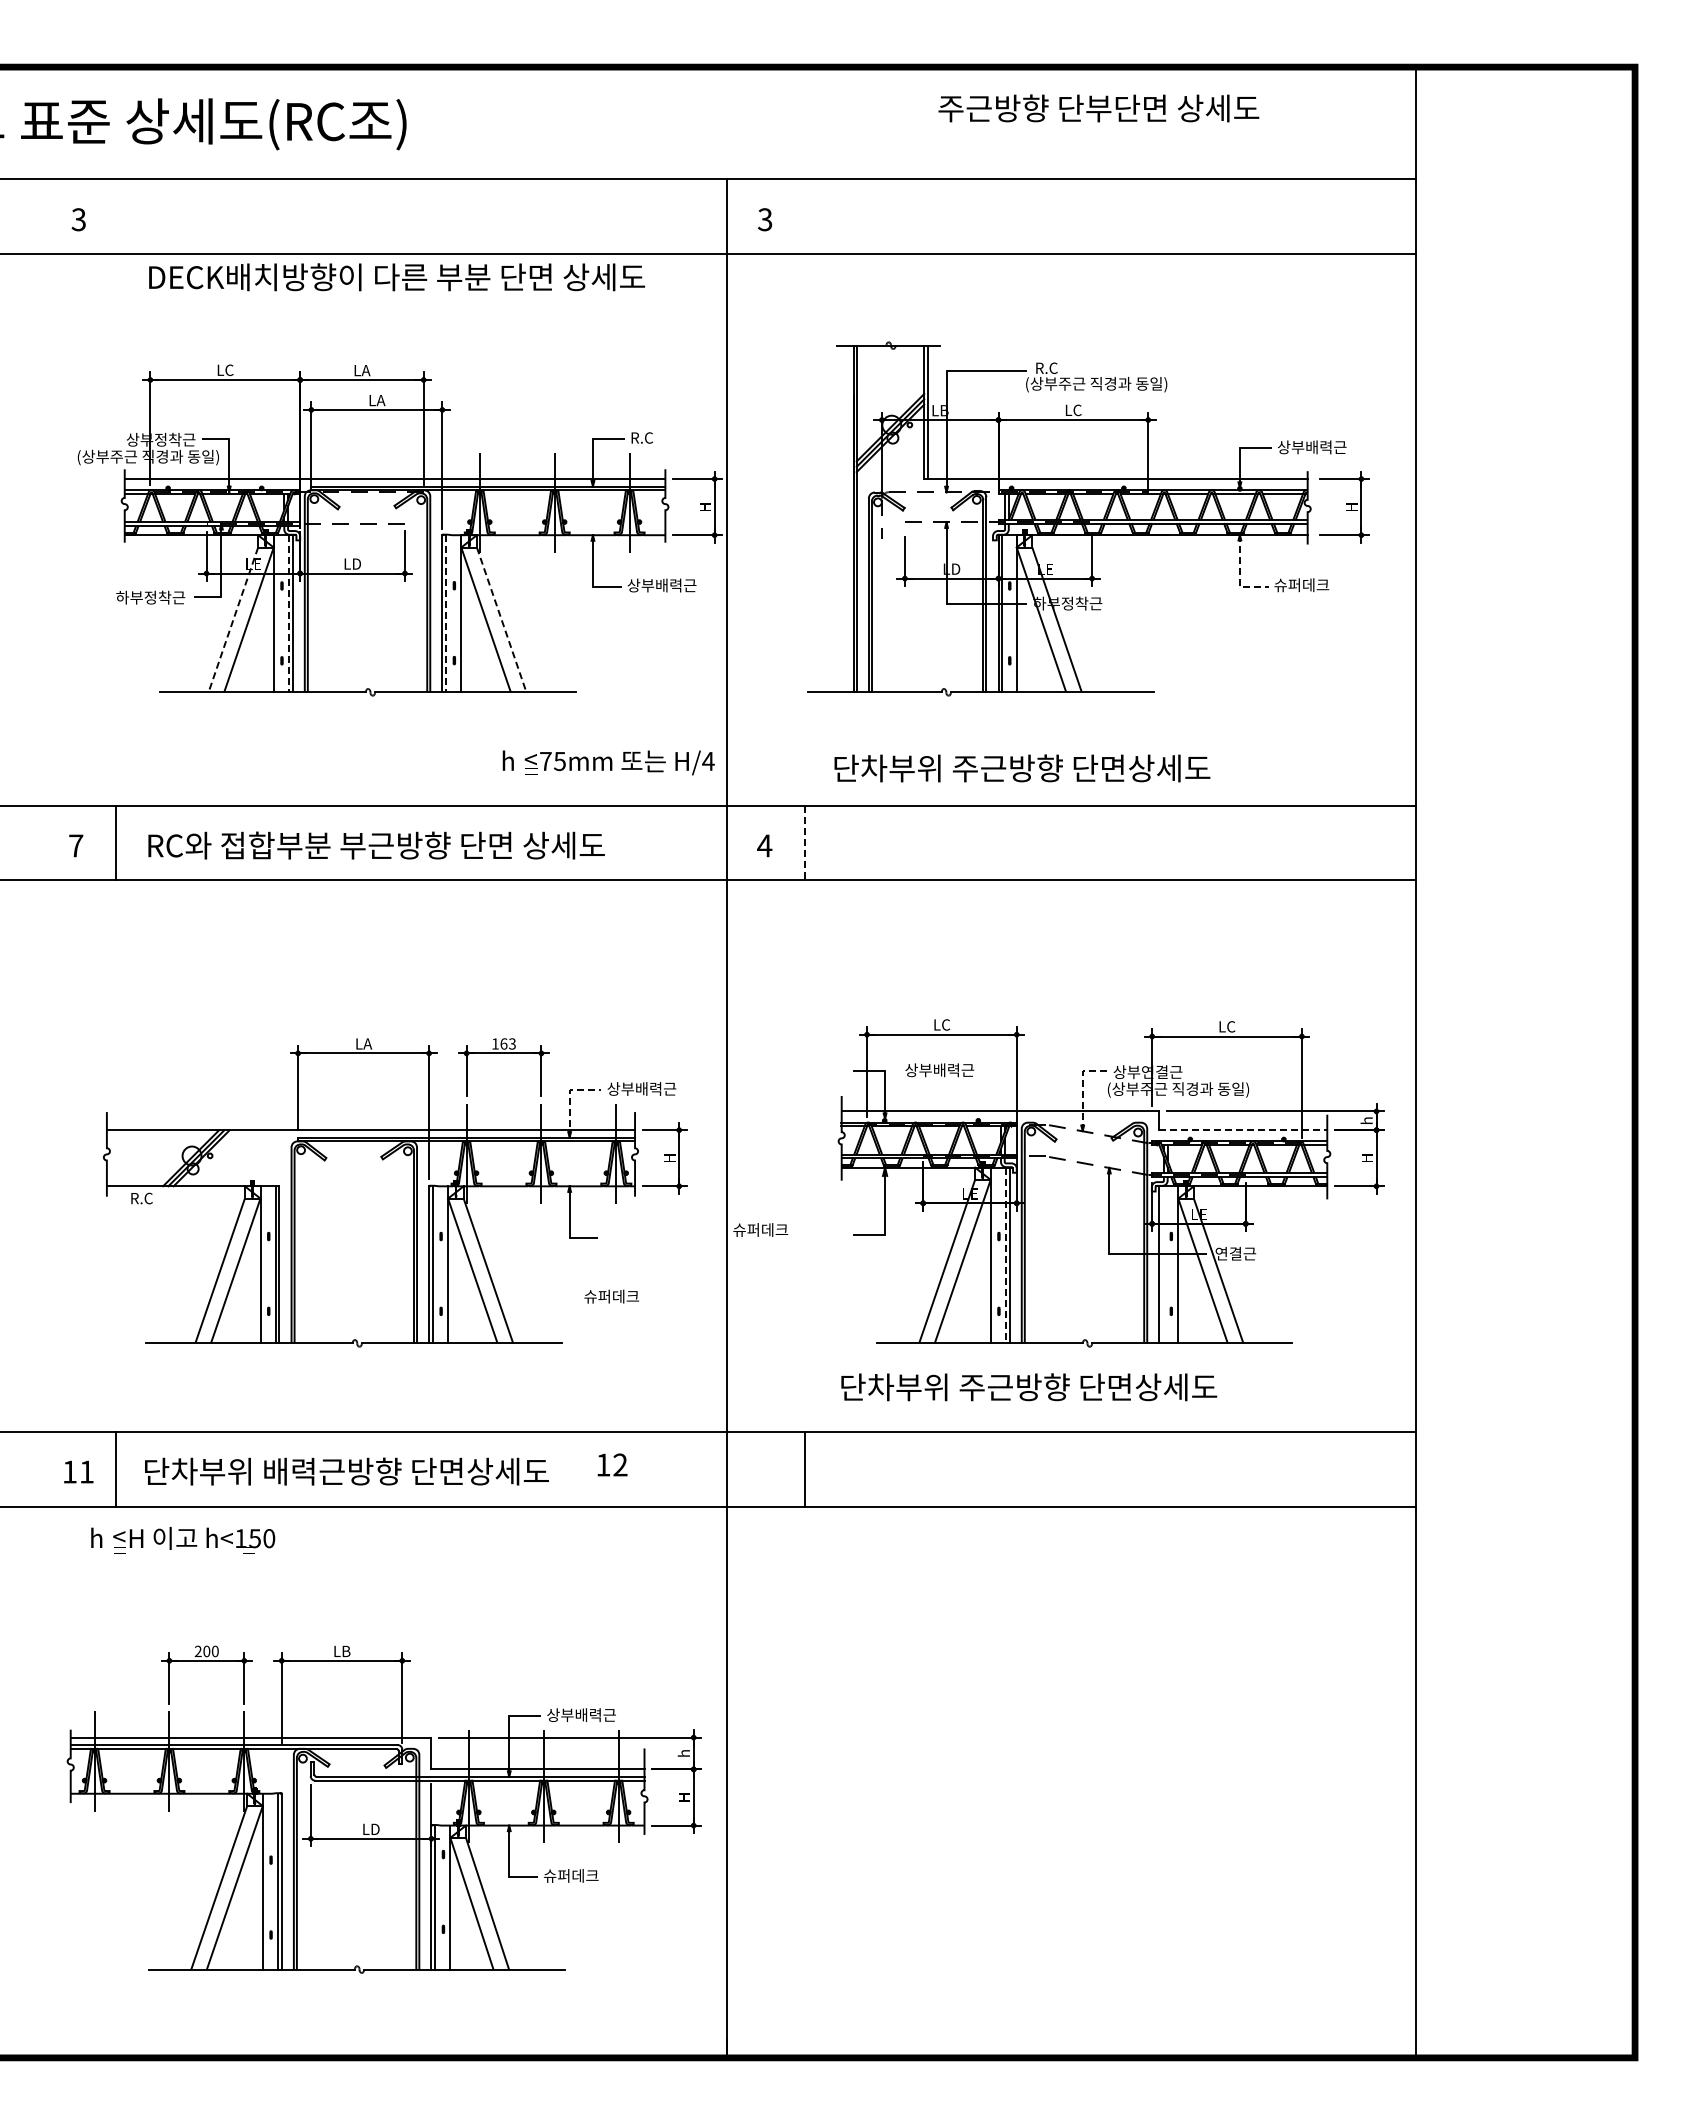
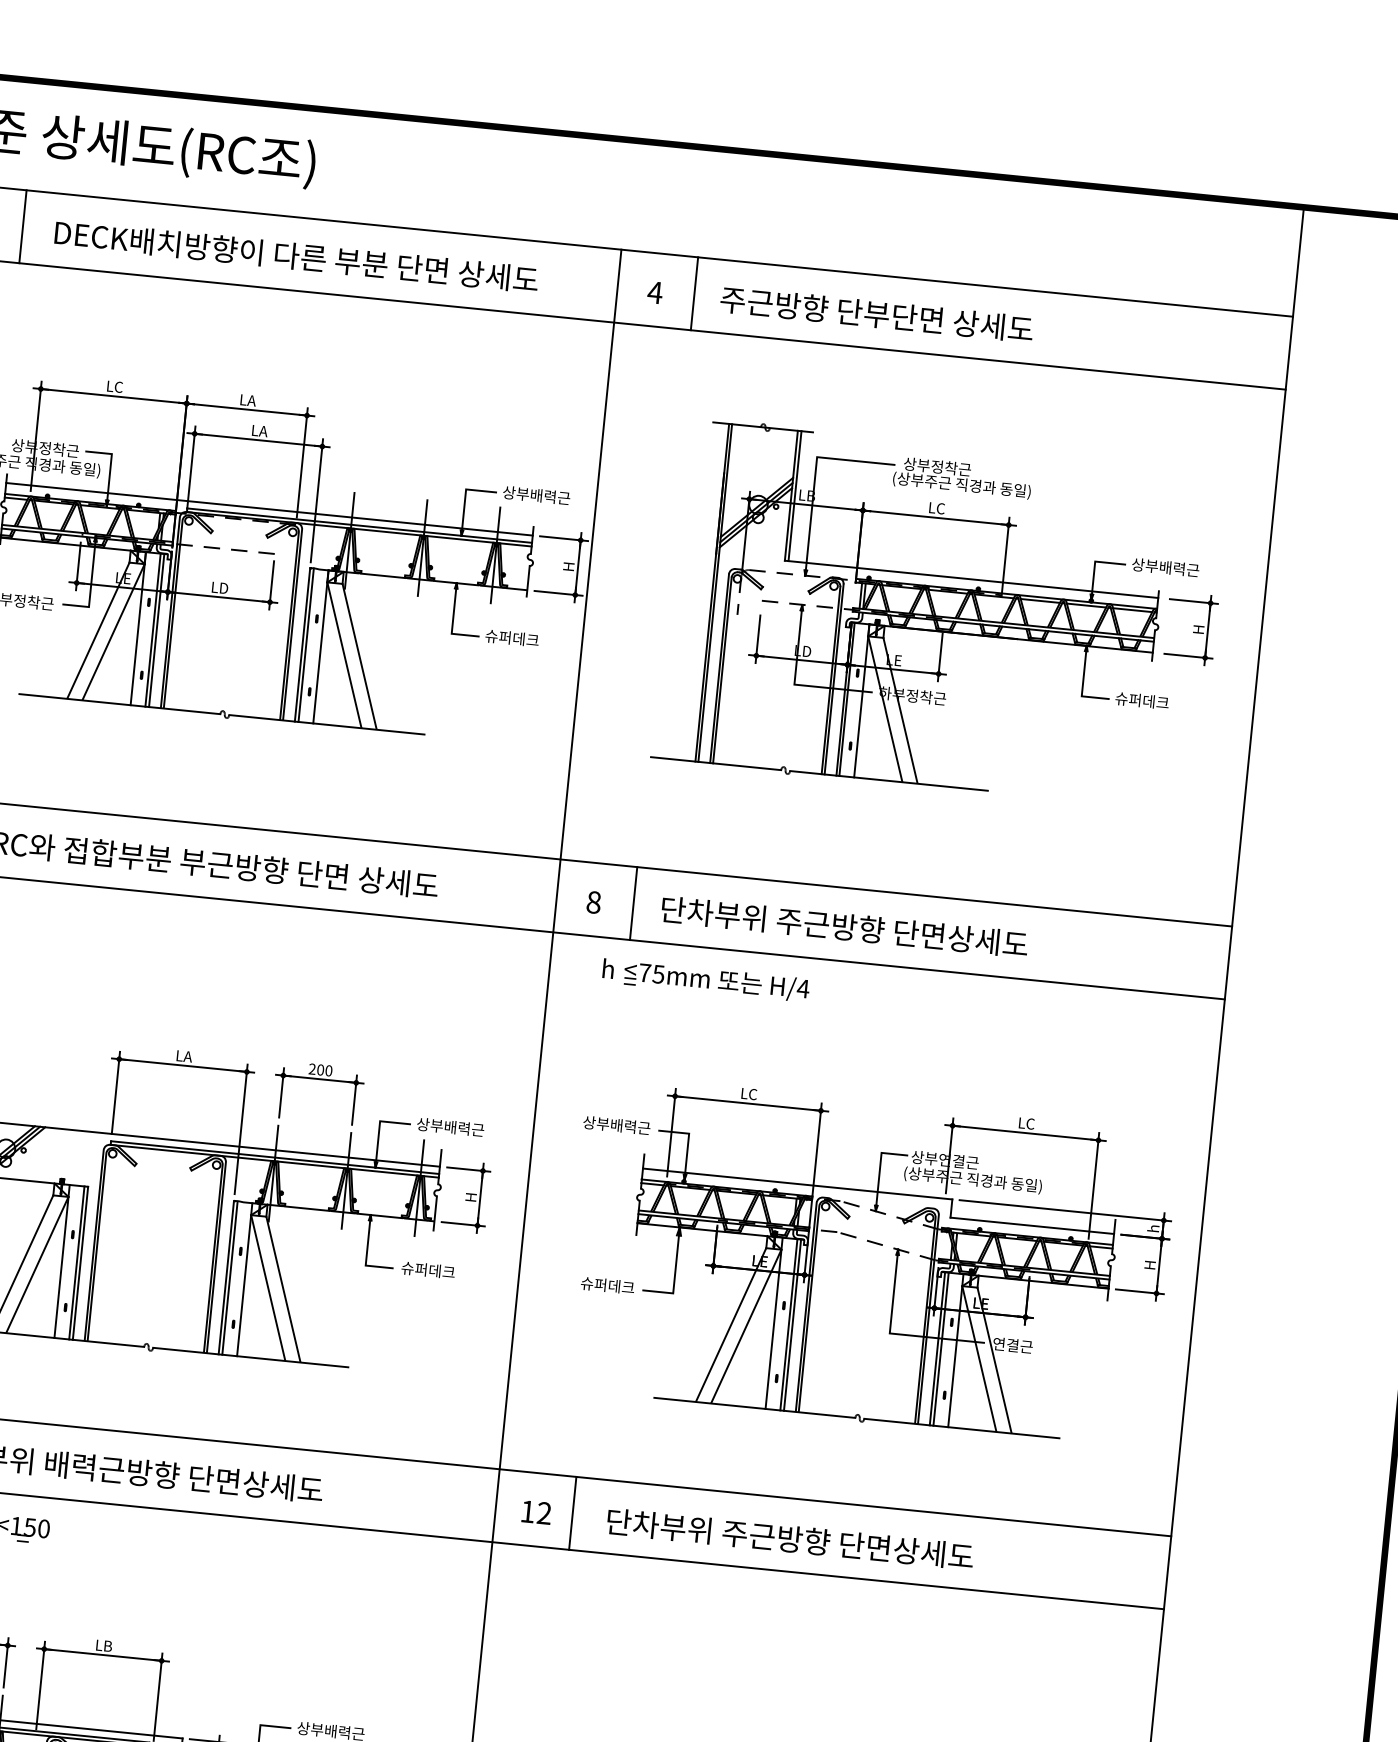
text: (1098, 108) -> (876, 314), moved
line: (115, 216) -> (22, 226), added
line: (805, 216) -> (694, 293), added
text: (764, 219) -> (654, 292), 3 -> 4
text: (396, 277) -> (296, 256), moved
text: (1069, 367) -> (937, 466), R.C -> 상부정착근
text: (665, 437) -> (536, 495), R.C -> 상부배력근
line: (1239, 575) -> (1082, 685), dashed -> solid
text: (661, 585) -> (518, 638), 상부배력근 -> 슈퍼데크
line: (288, 613) -> (152, 629), dashed -> solid
line: (446, 613) -> (306, 645), dashed -> solid
line: (233, 619) -> (98, 630), dashed -> solid
line: (501, 619) -> (359, 656), dashed -> solid
text: (608, 762) -> (705, 980), moved
text: (1022, 768) -> (844, 927), moved
line: (805, 843) -> (633, 904), dashed -> solid
text: (764, 845) -> (593, 902), 4 -> 8
text: (503, 1043) -> (320, 1069), 163 -> 200
text: (939, 1070) -> (616, 1125), moved
line: (1082, 1086) -> (879, 1167), dashed -> solid
line: (569, 1096) -> (379, 1127), dashed -> solid
line: (1243, 1130) -> (1032, 1226), dashed -> solid
text: (760, 1229) -> (607, 1285), moved
line: (1005, 1255) -> (788, 1324), dashed -> solid
line: (1163, 1264) -> (941, 1348), added
text: (611, 1296) -> (428, 1270), moved
text: (1029, 1387) -> (790, 1539), moved
text: (612, 1464) -> (536, 1512), moved

